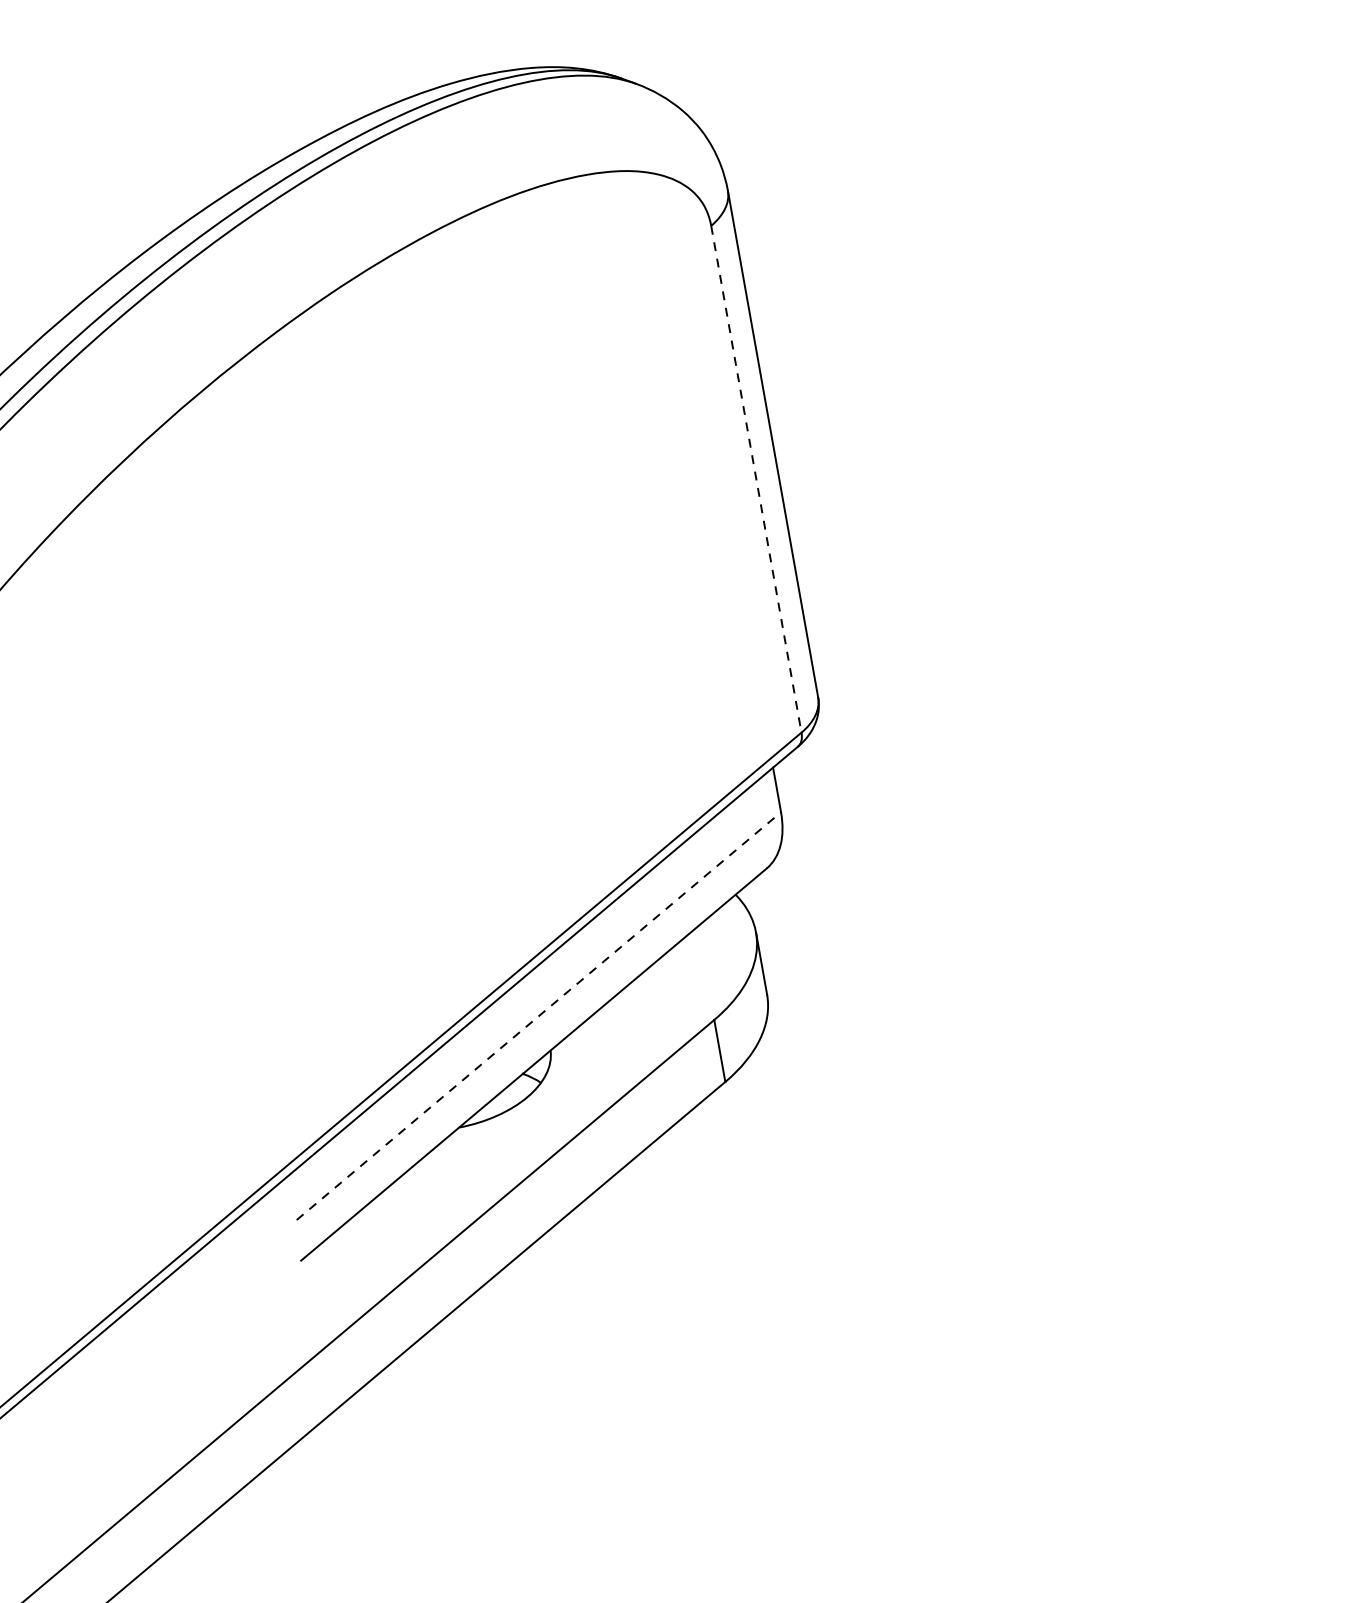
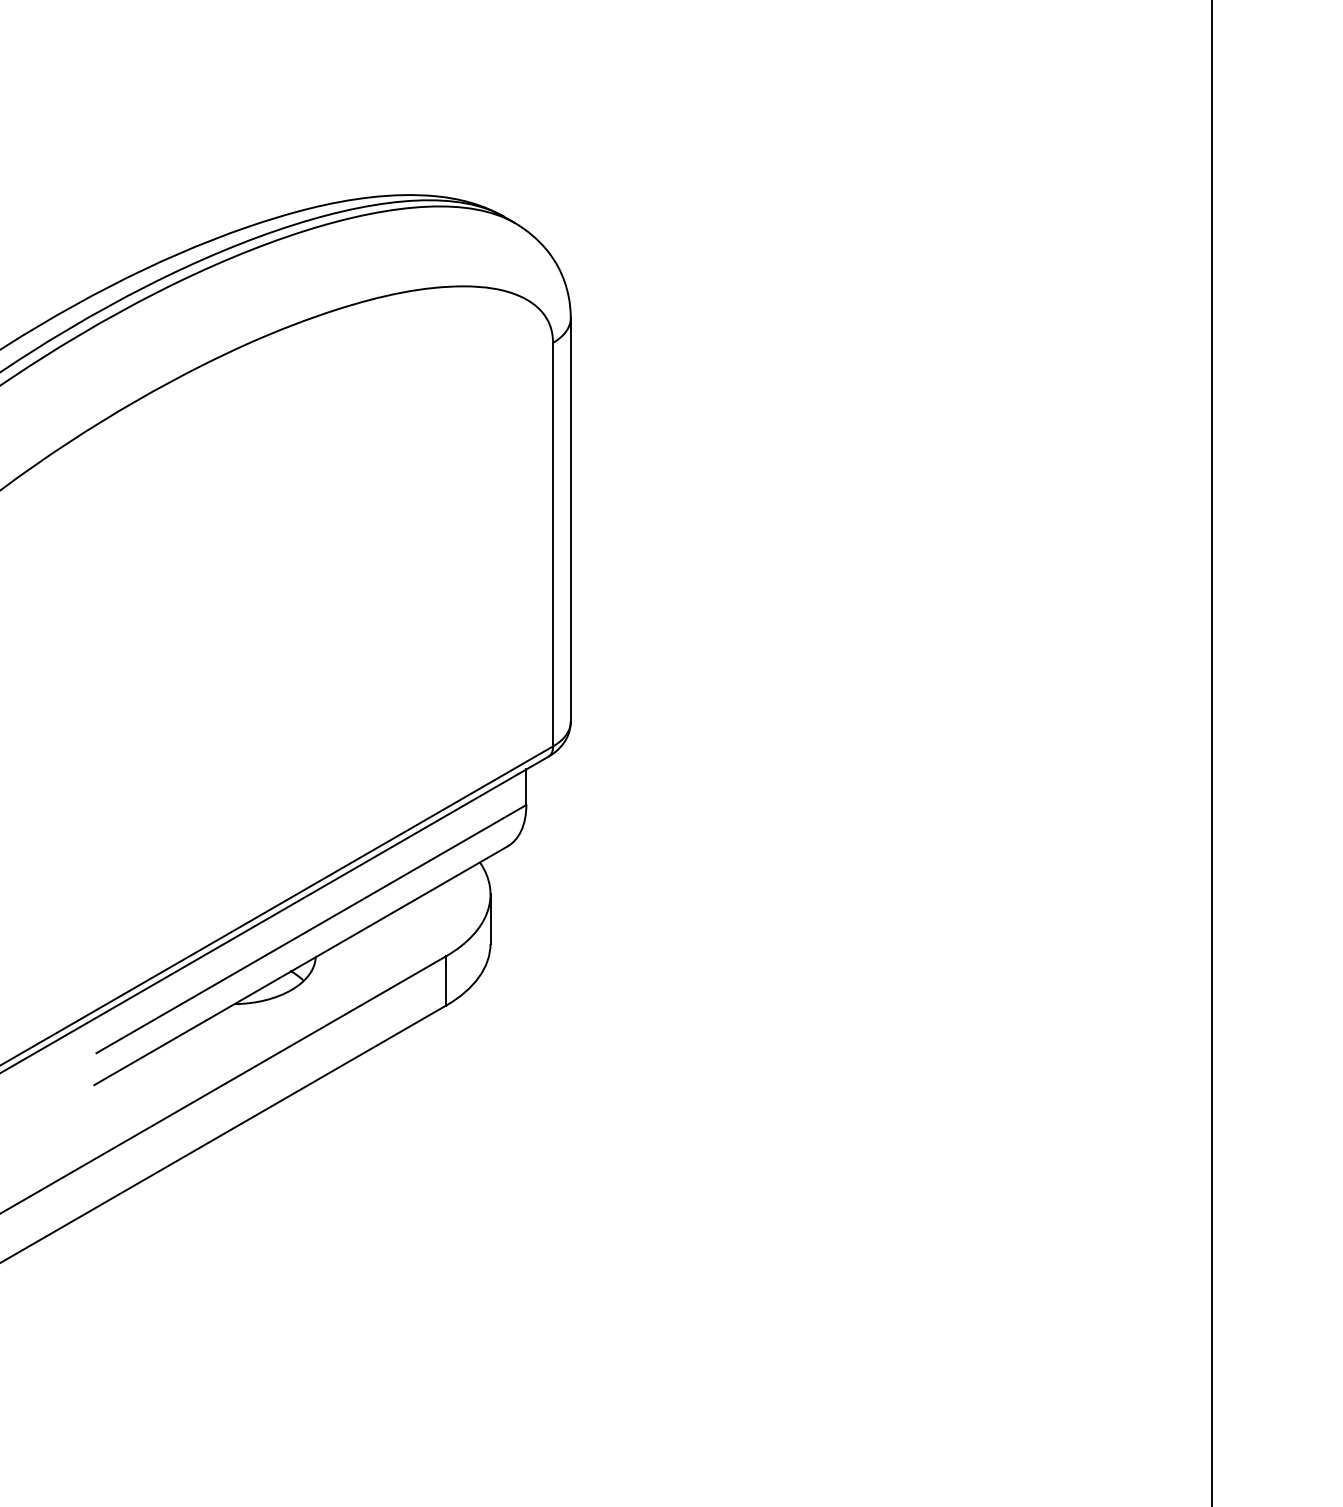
line: (756, 479) -> (553, 544), dashed -> solid
line: (538, 1015) -> (311, 928), dashed -> solid

